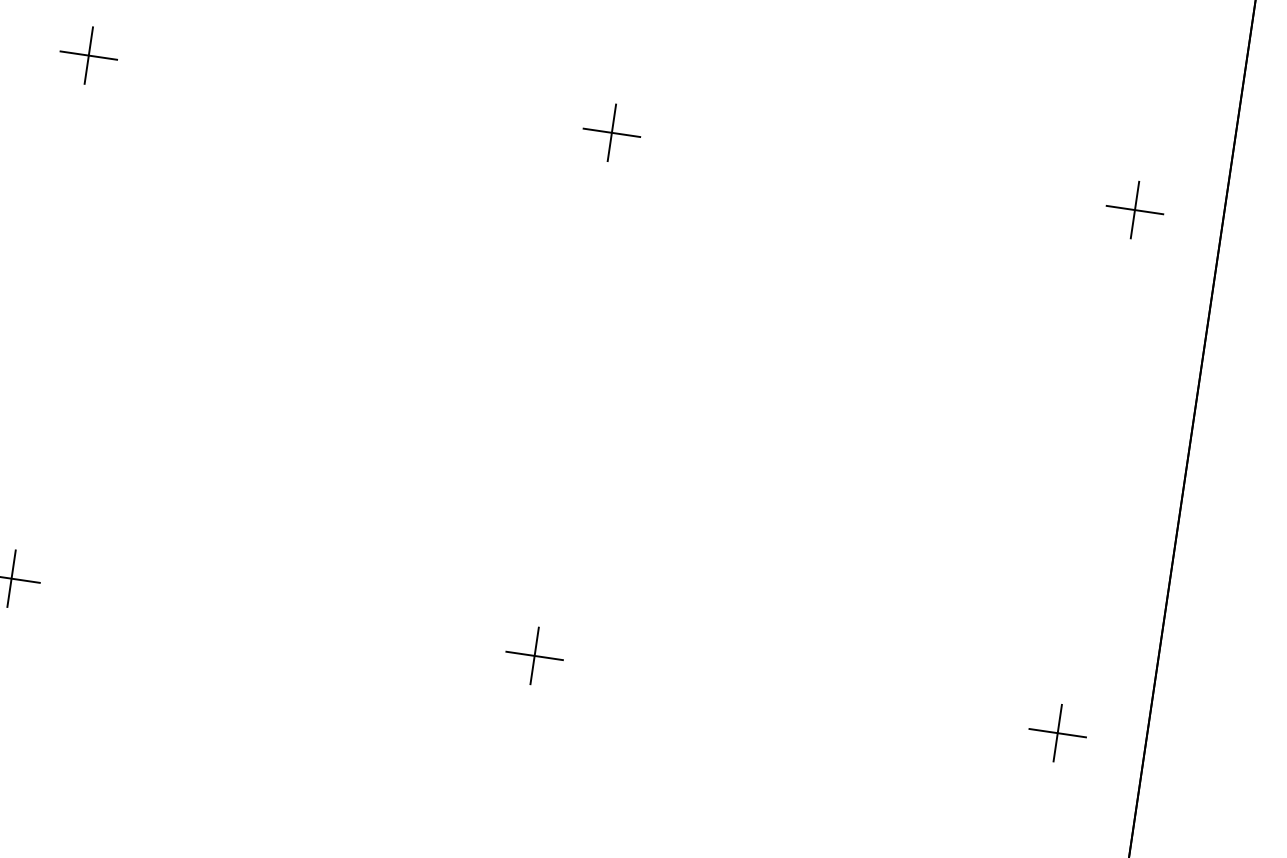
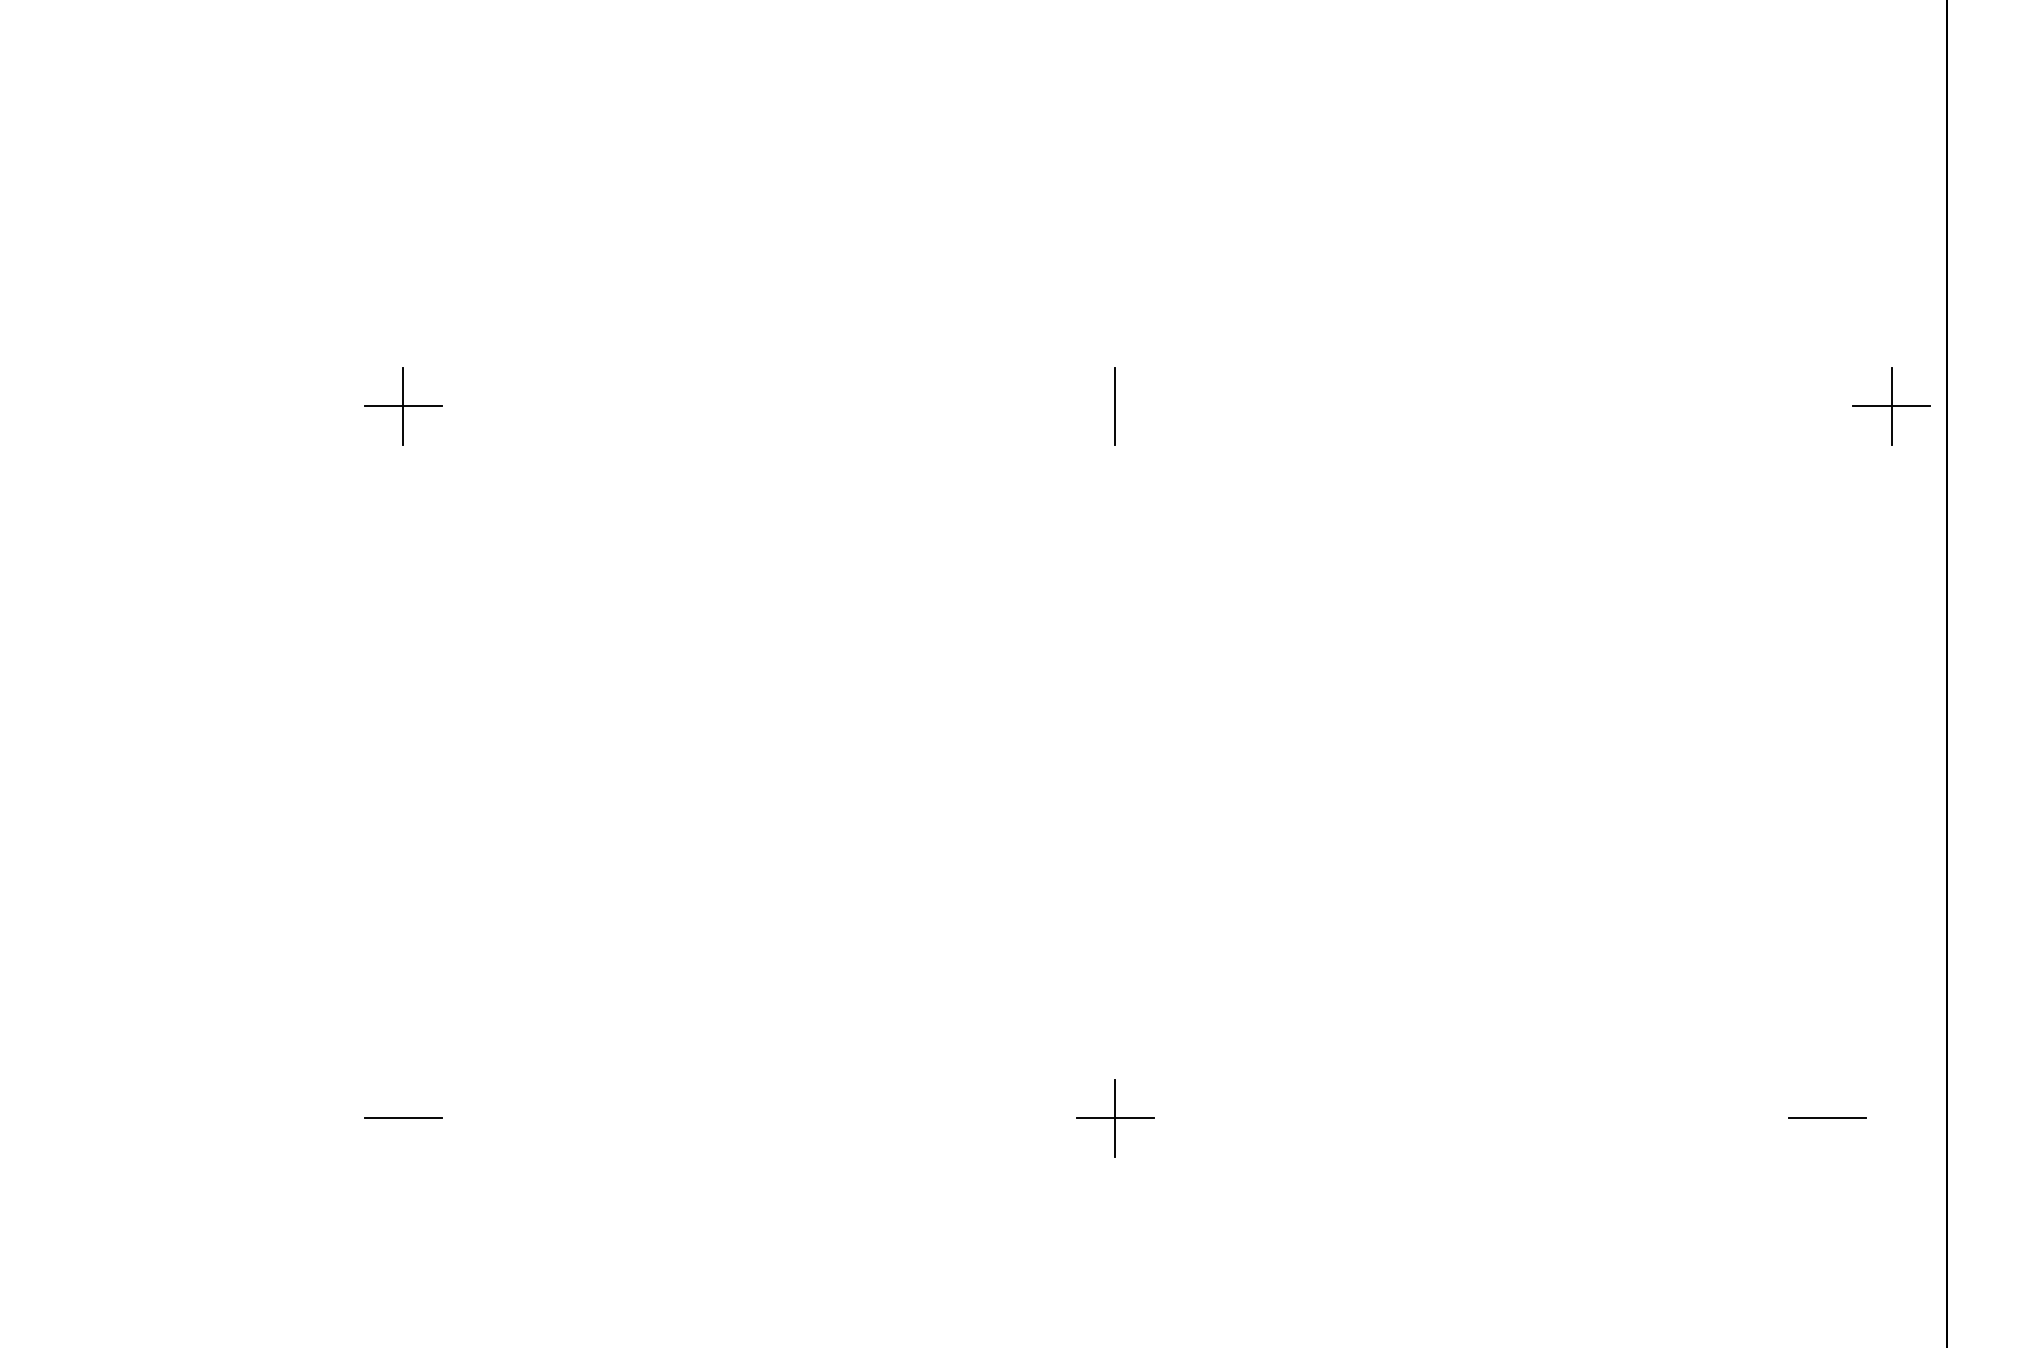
line: (611, 132) -> (1114, 406), removed
part: (1134, 210) -> (1891, 406), moved
line: (11, 578) -> (403, 1117), removed
line: (1057, 732) -> (1827, 1117), removed

